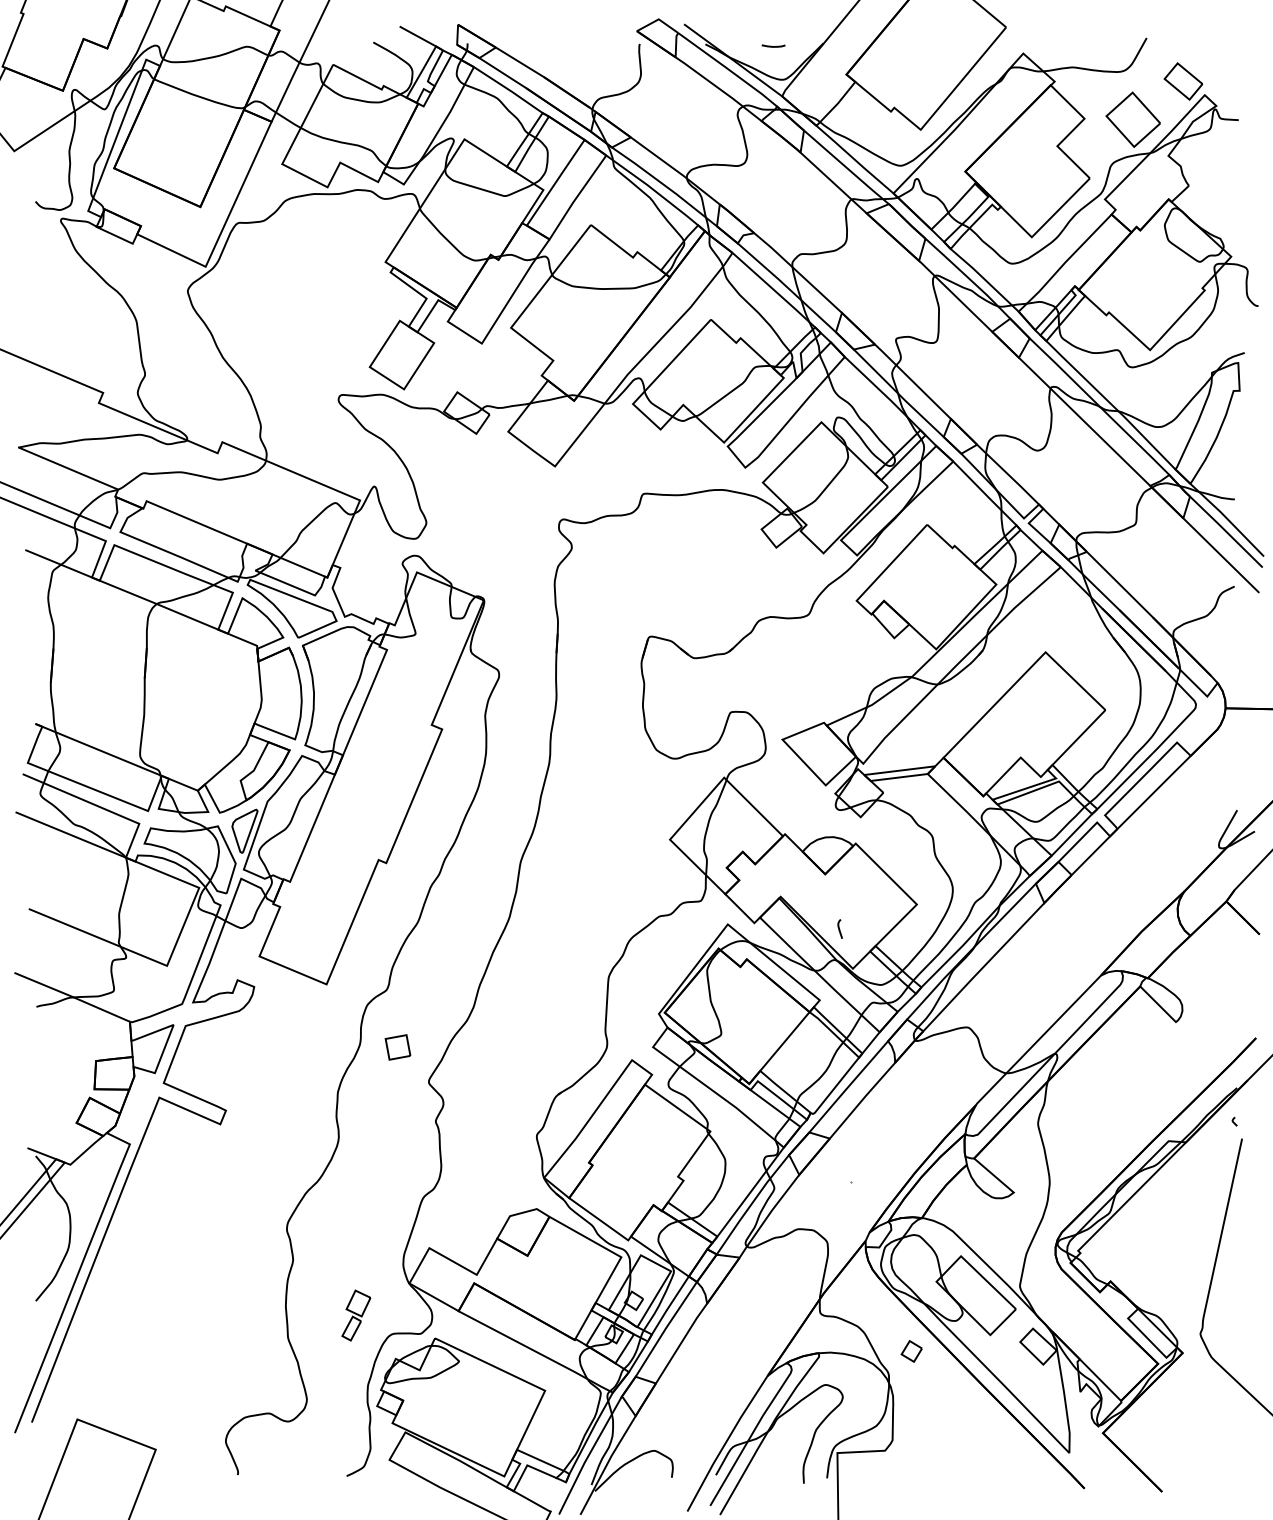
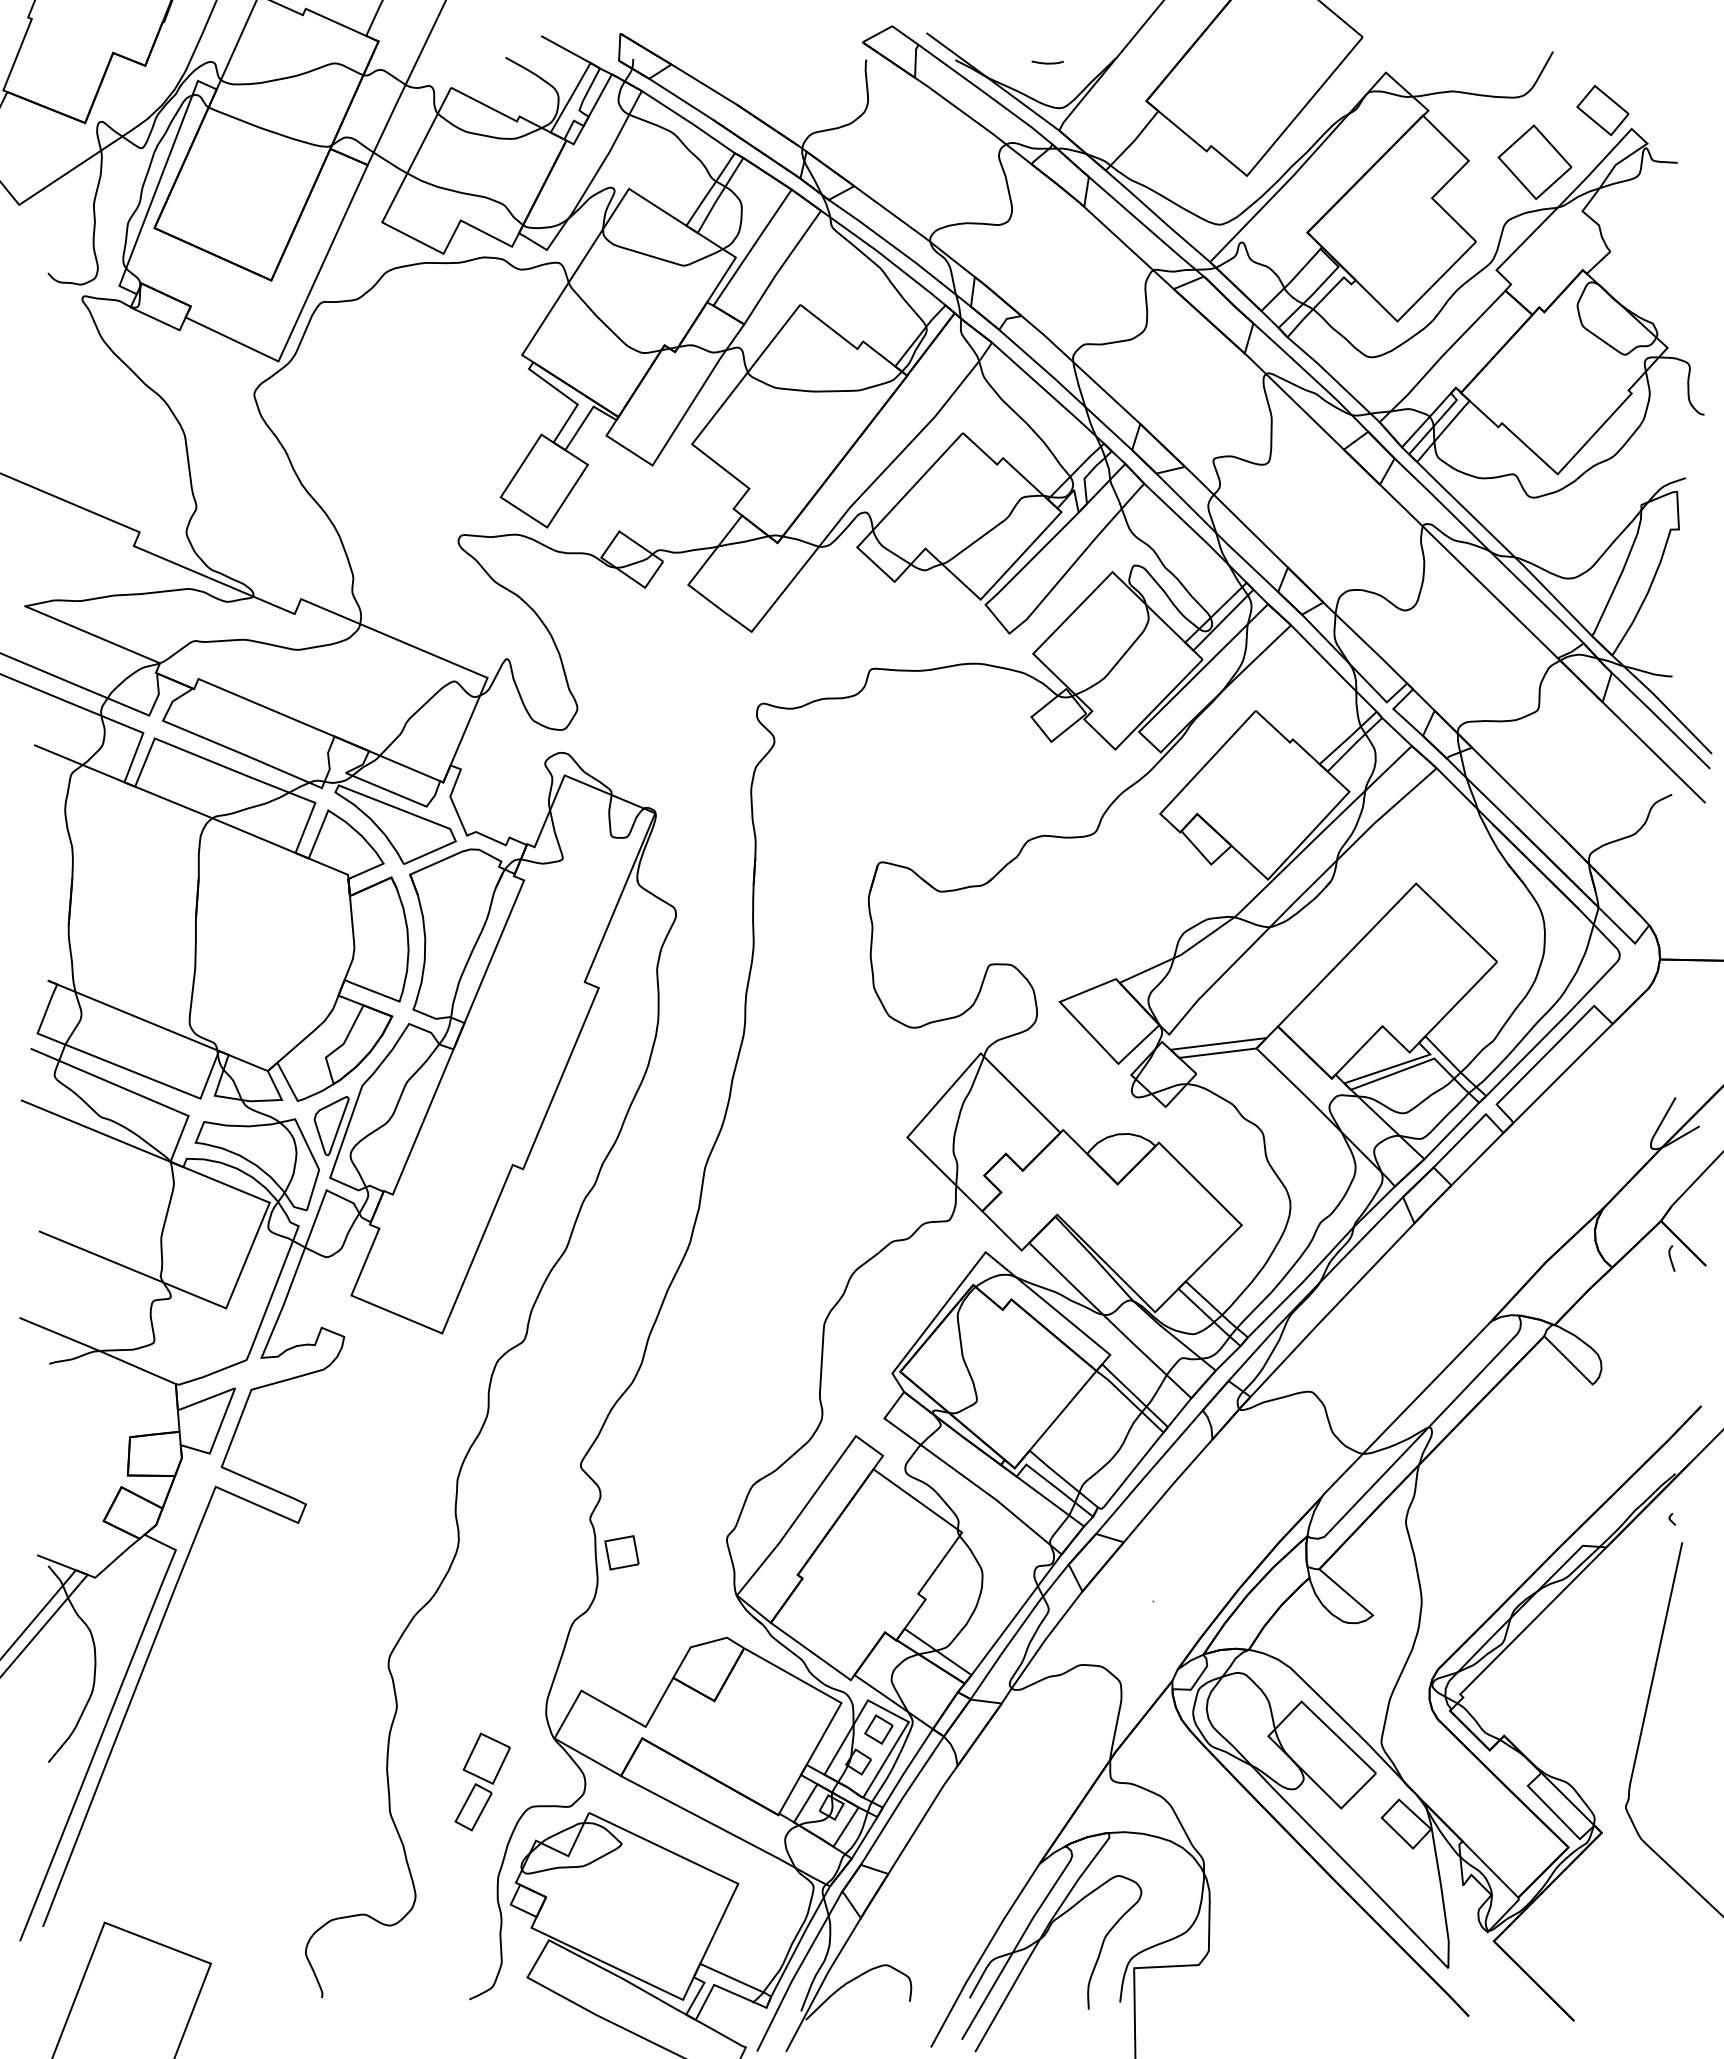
curve: (839, 929) -> (1671, 1258), moved
part: (397, 1047) -> (621, 1552), moved
part: (356, 1315) -> (482, 1781), size x1.43
part: (911, 1351) -> (878, 1729), moved

